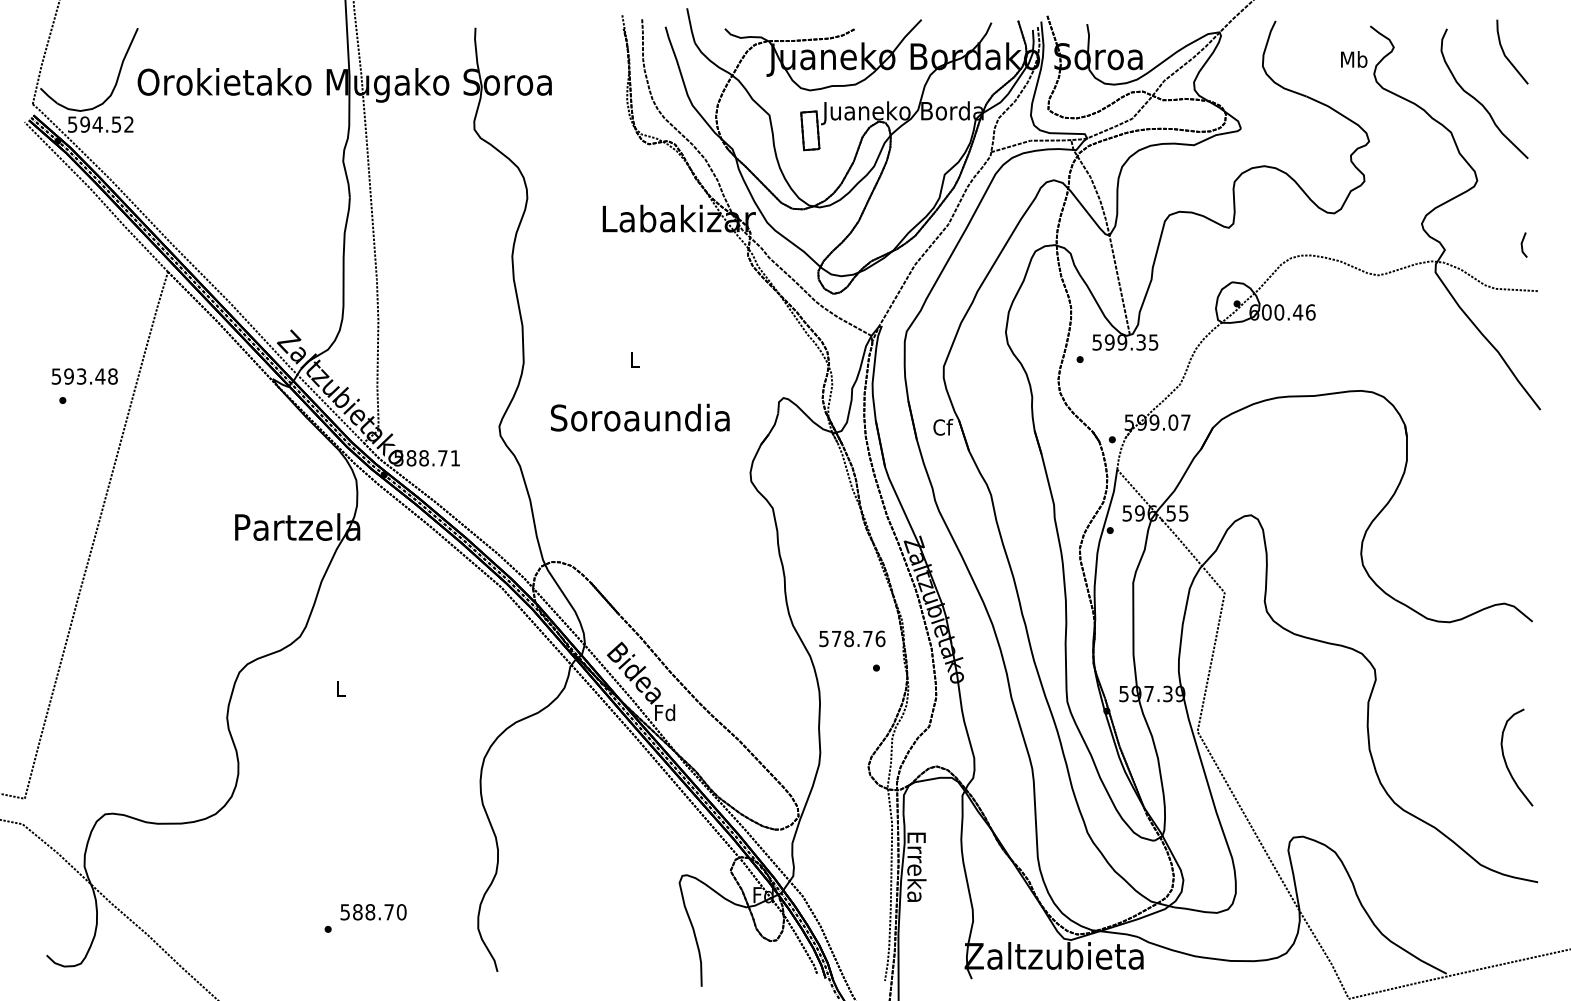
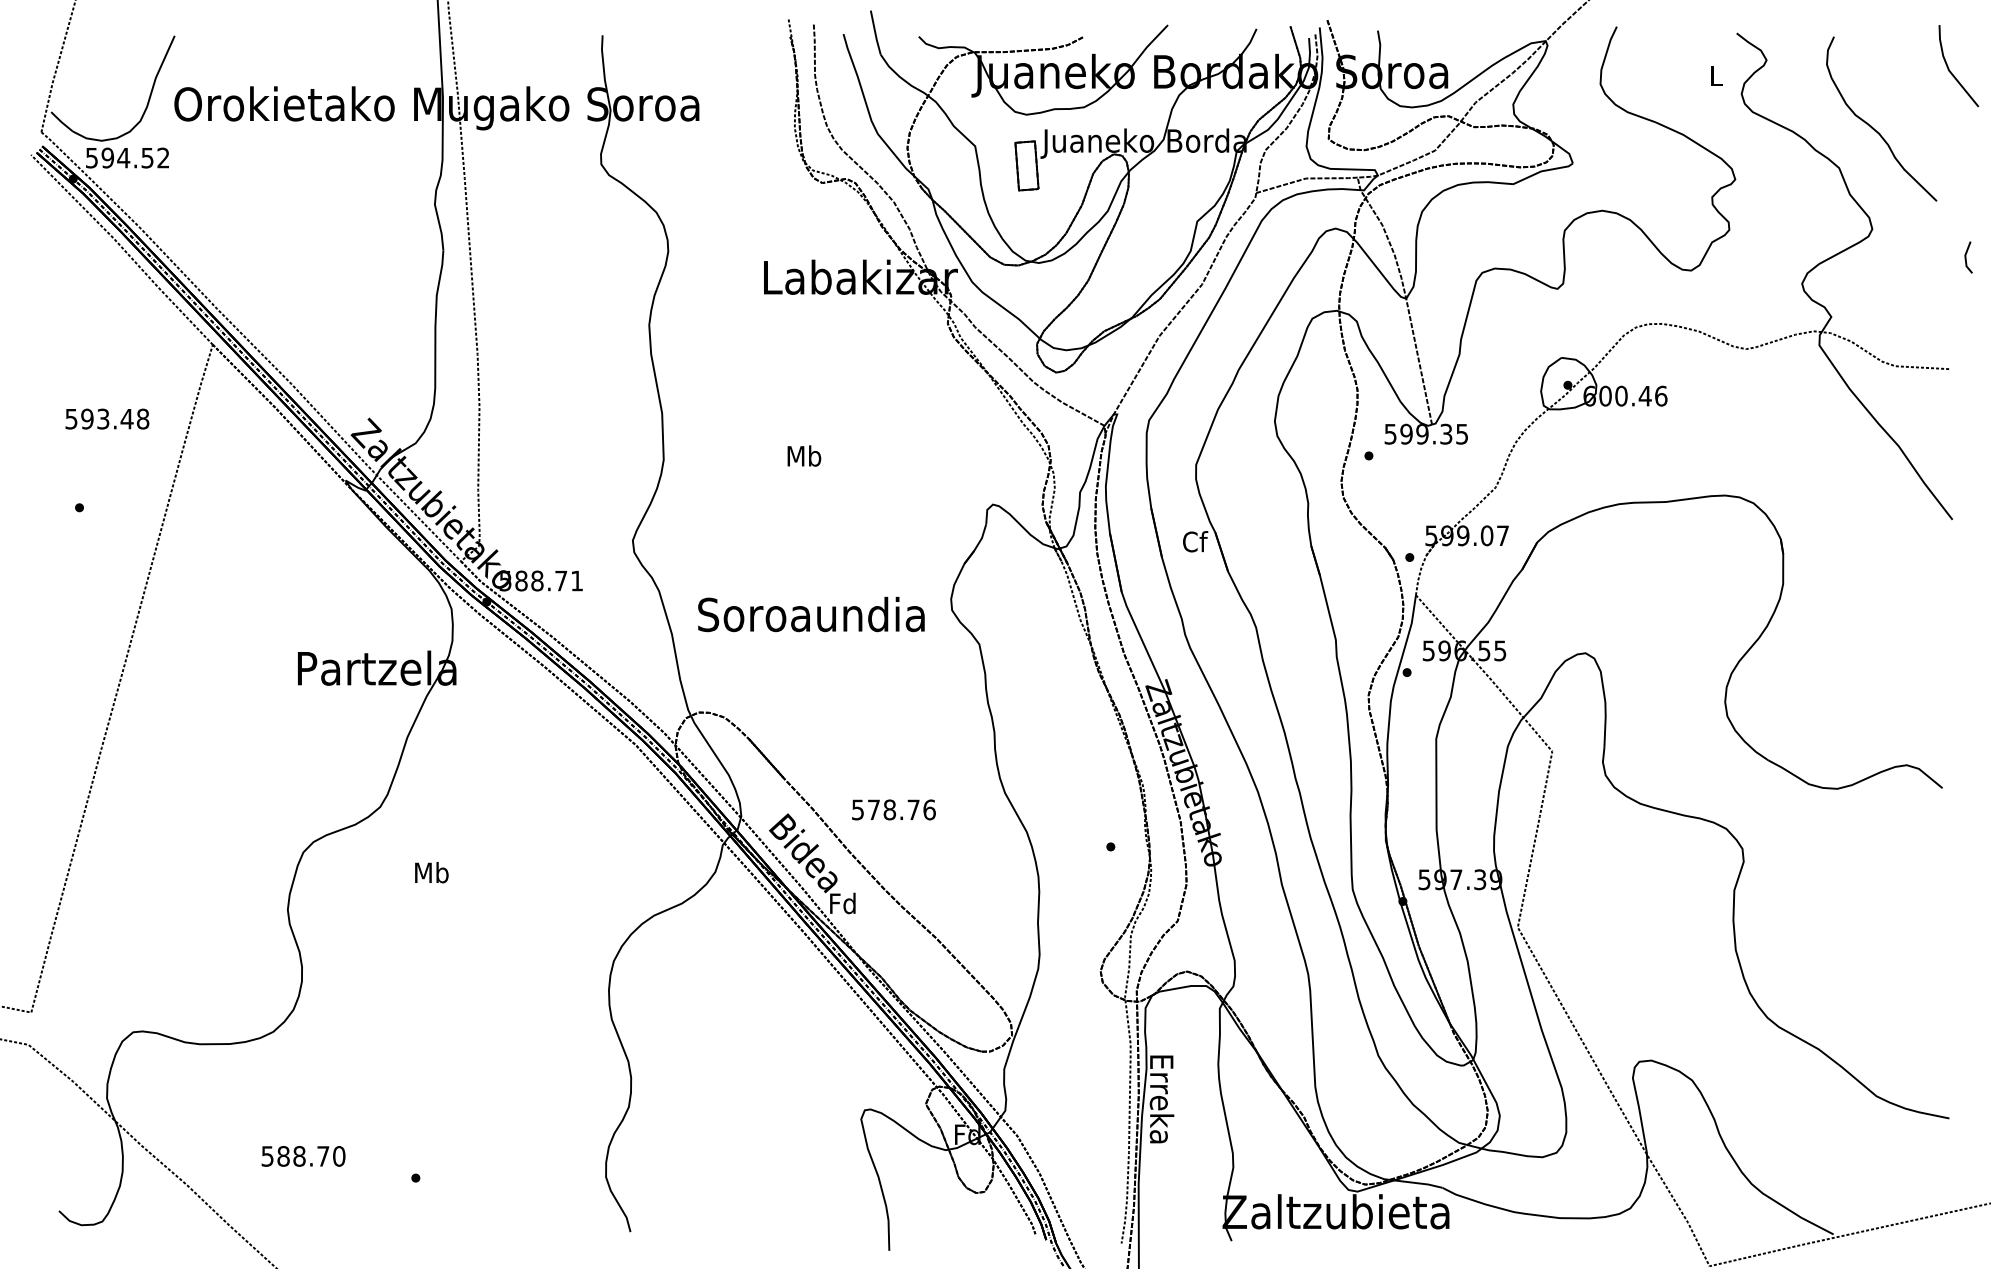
line: (1506, 55) -> (1951, 70), moved
text: (1354, 59) -> (1716, 75), Mb -> L
line: (1522, 244) -> (1966, 256), moved
text: (634, 359) -> (804, 455), L -> Mb
text: (84, 376) -> (106, 419), moved
text: (640, 417) -> (811, 614), moved
text: (852, 638) -> (894, 809), moved
text: (340, 688) -> (431, 872), L -> Mb
curve: (1506, 761) -> (1909, 965), removed
text: (373, 912) -> (303, 1156), moved

